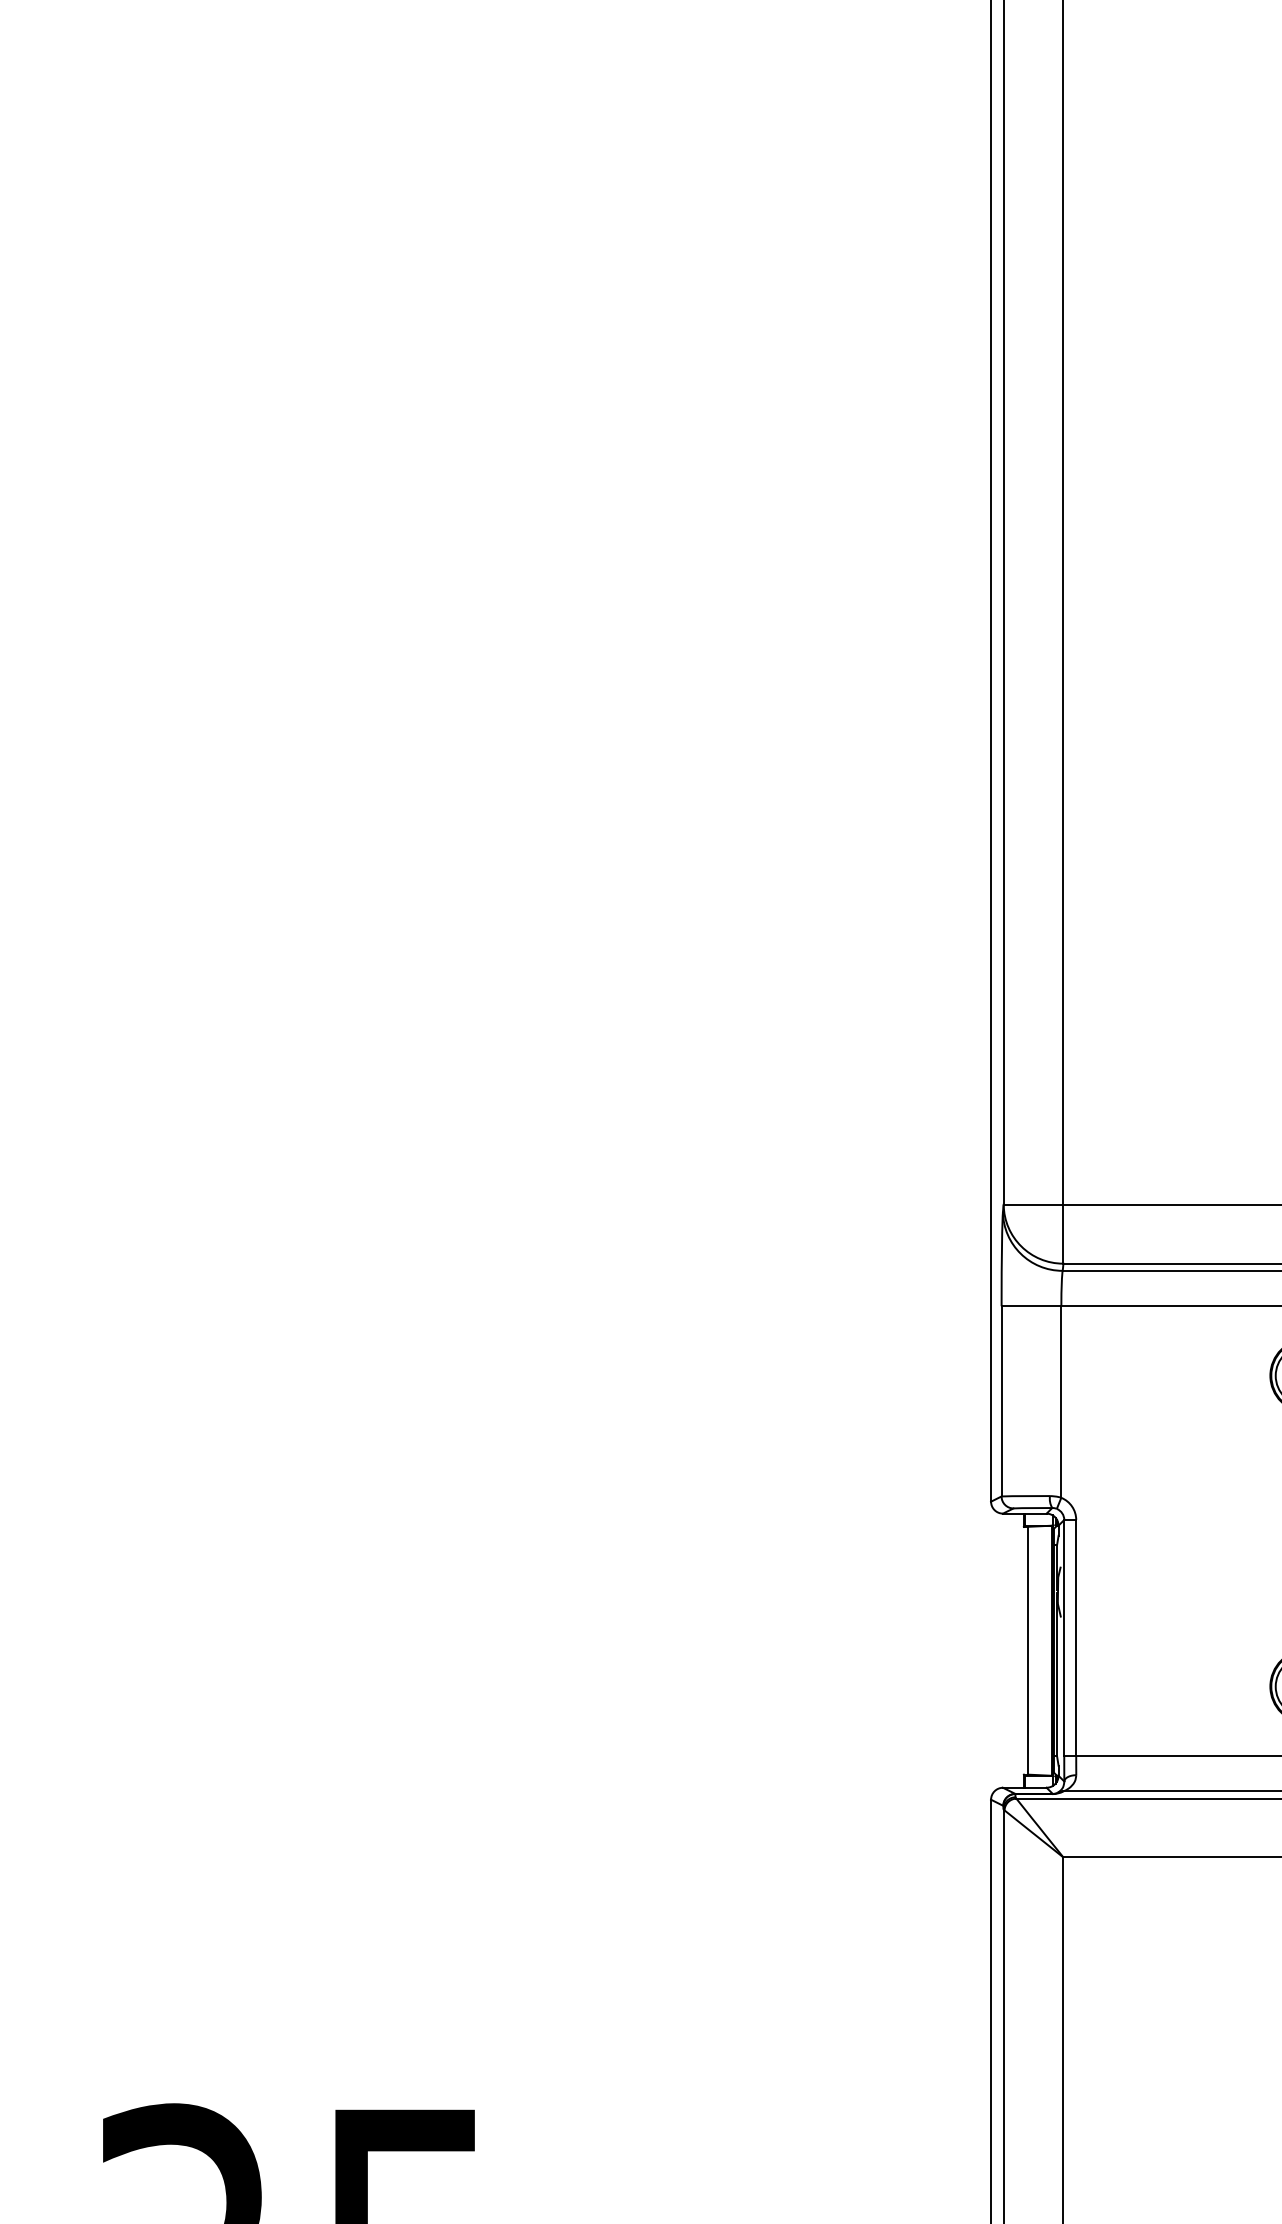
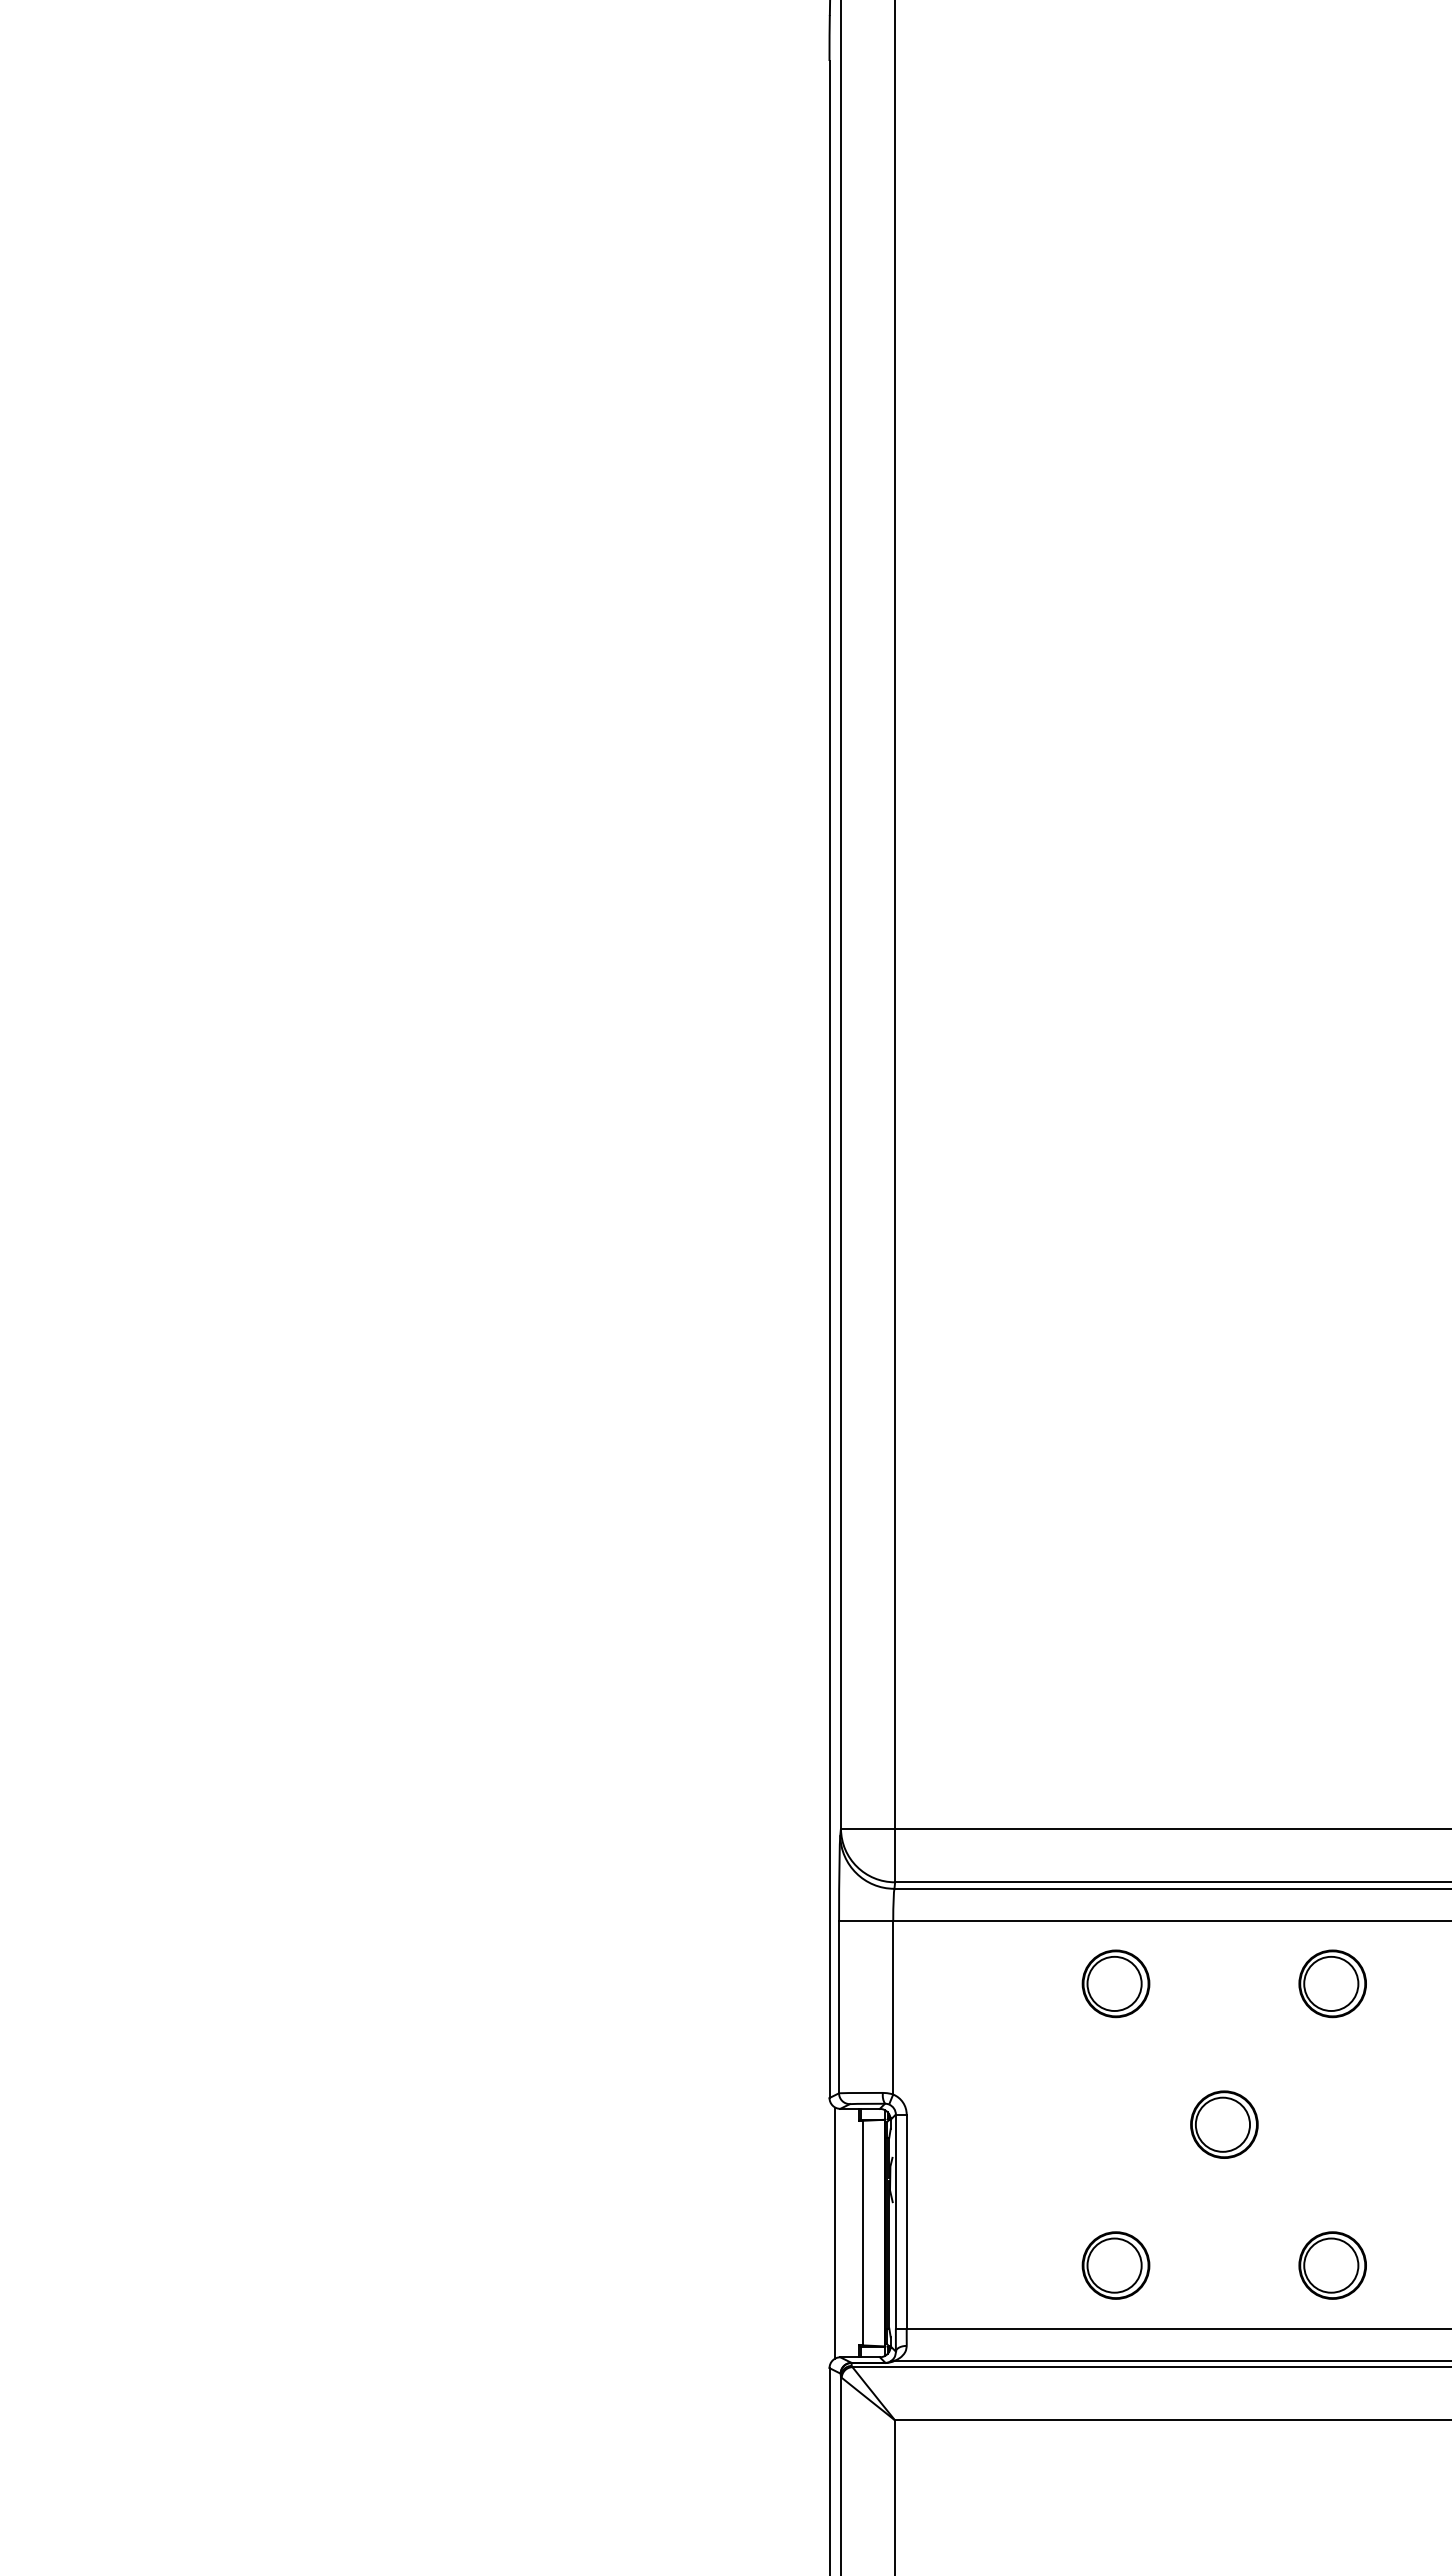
line: (997, 1650) -> (835, 2232), added

